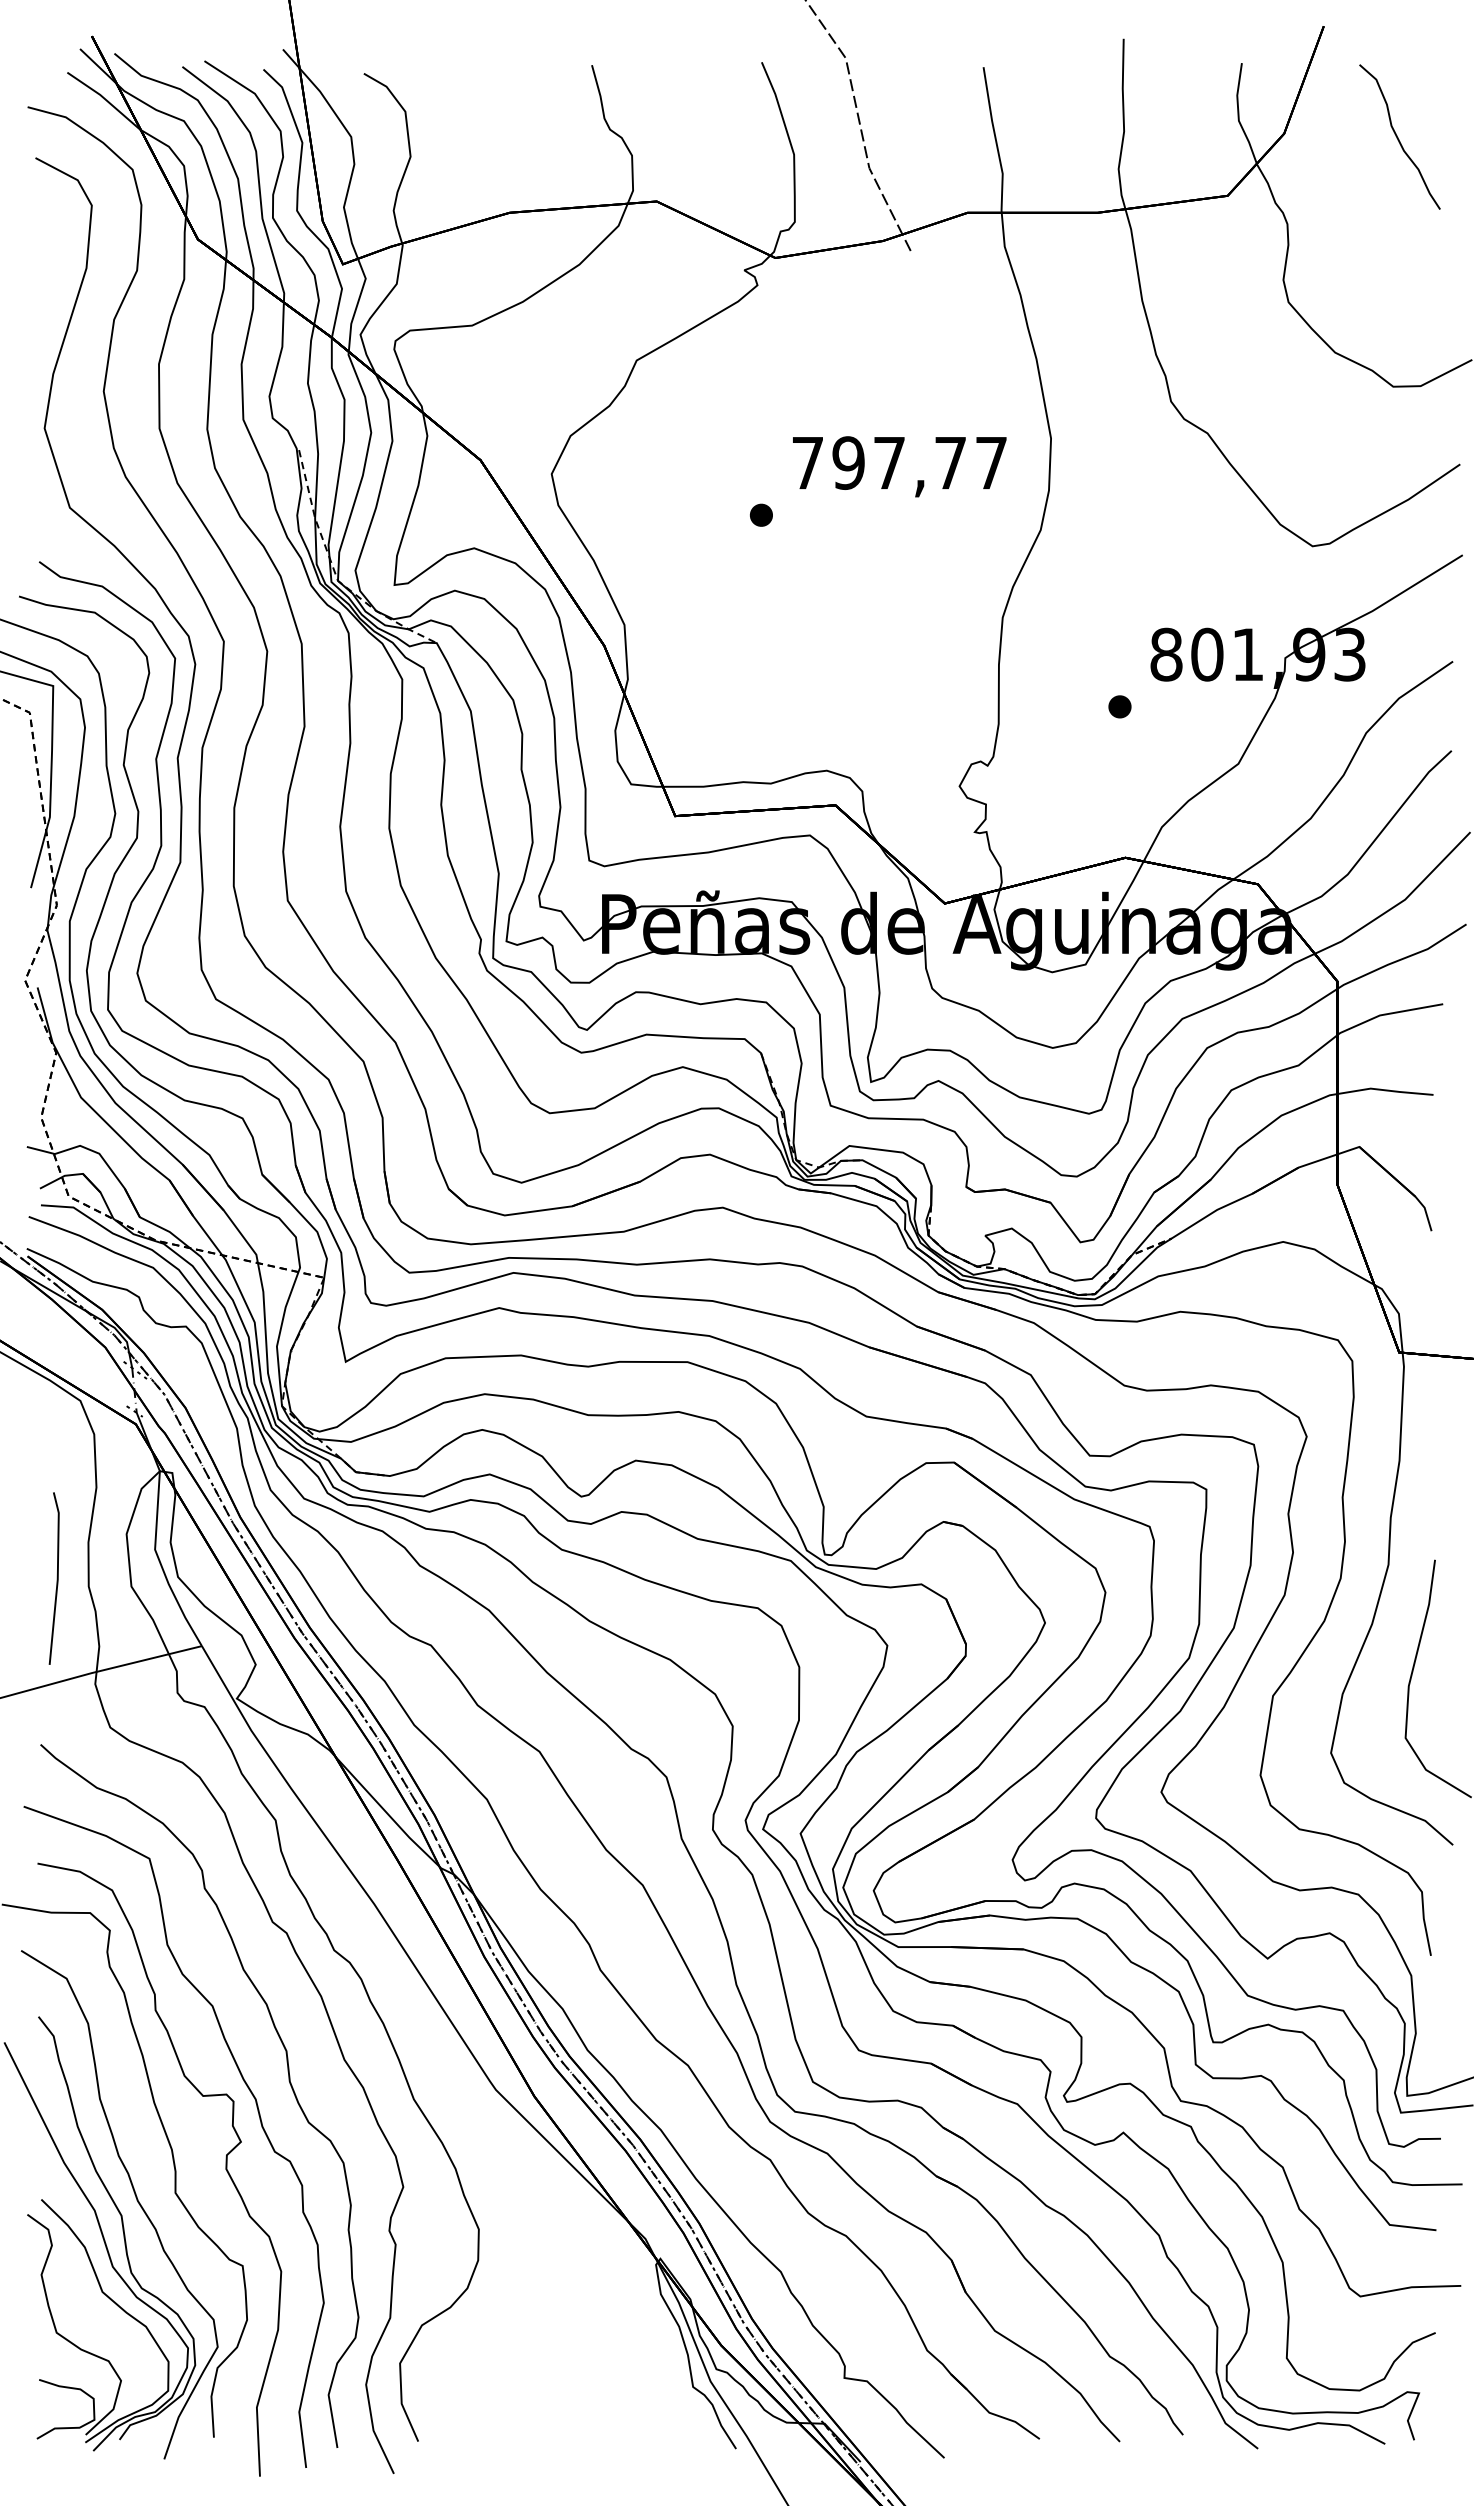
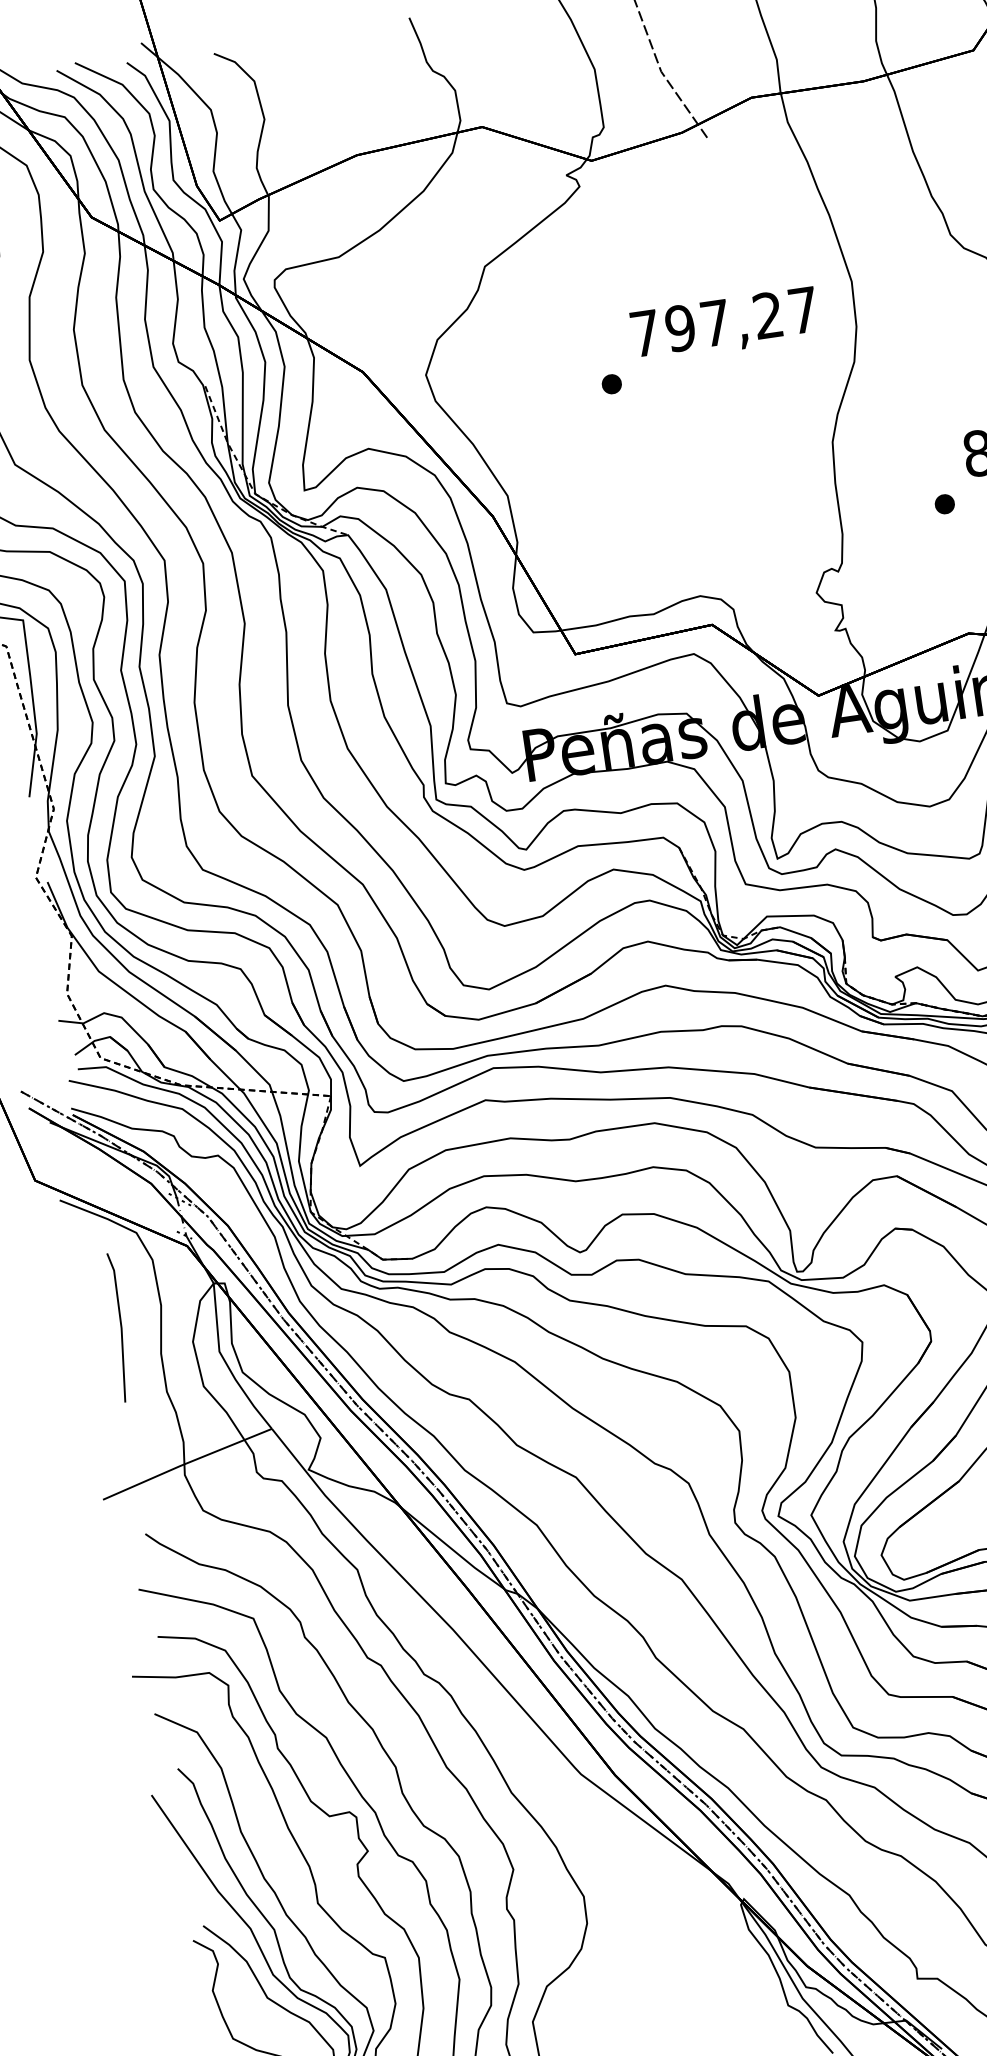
text: (950, 462) -> (768, 315), 797,77 -> 797,27
line: (56, 1578) -> (120, 1327), moved

